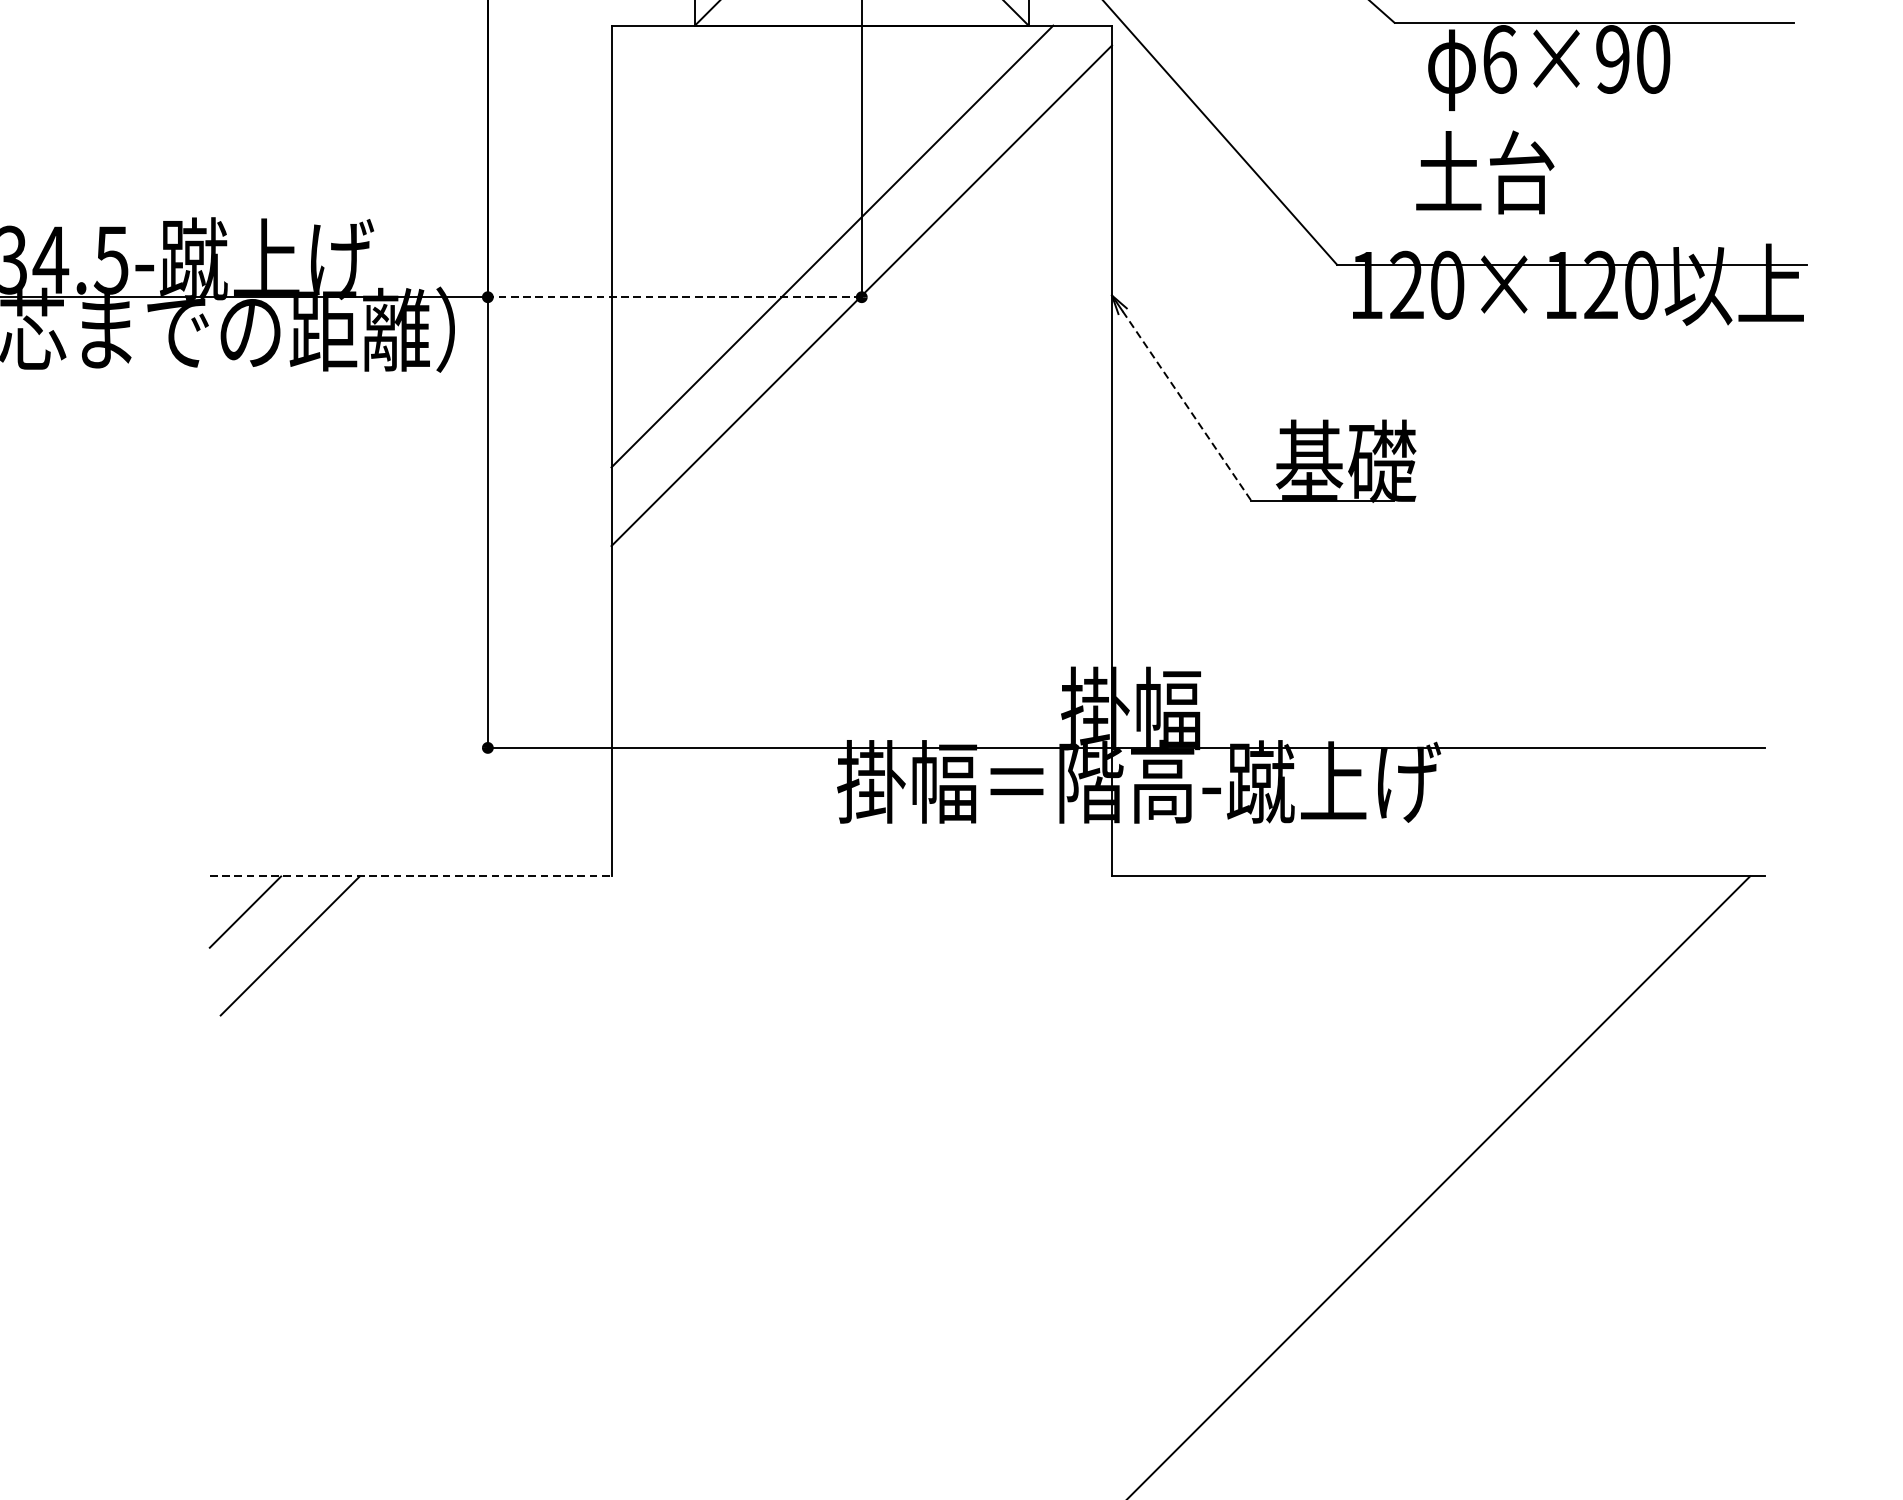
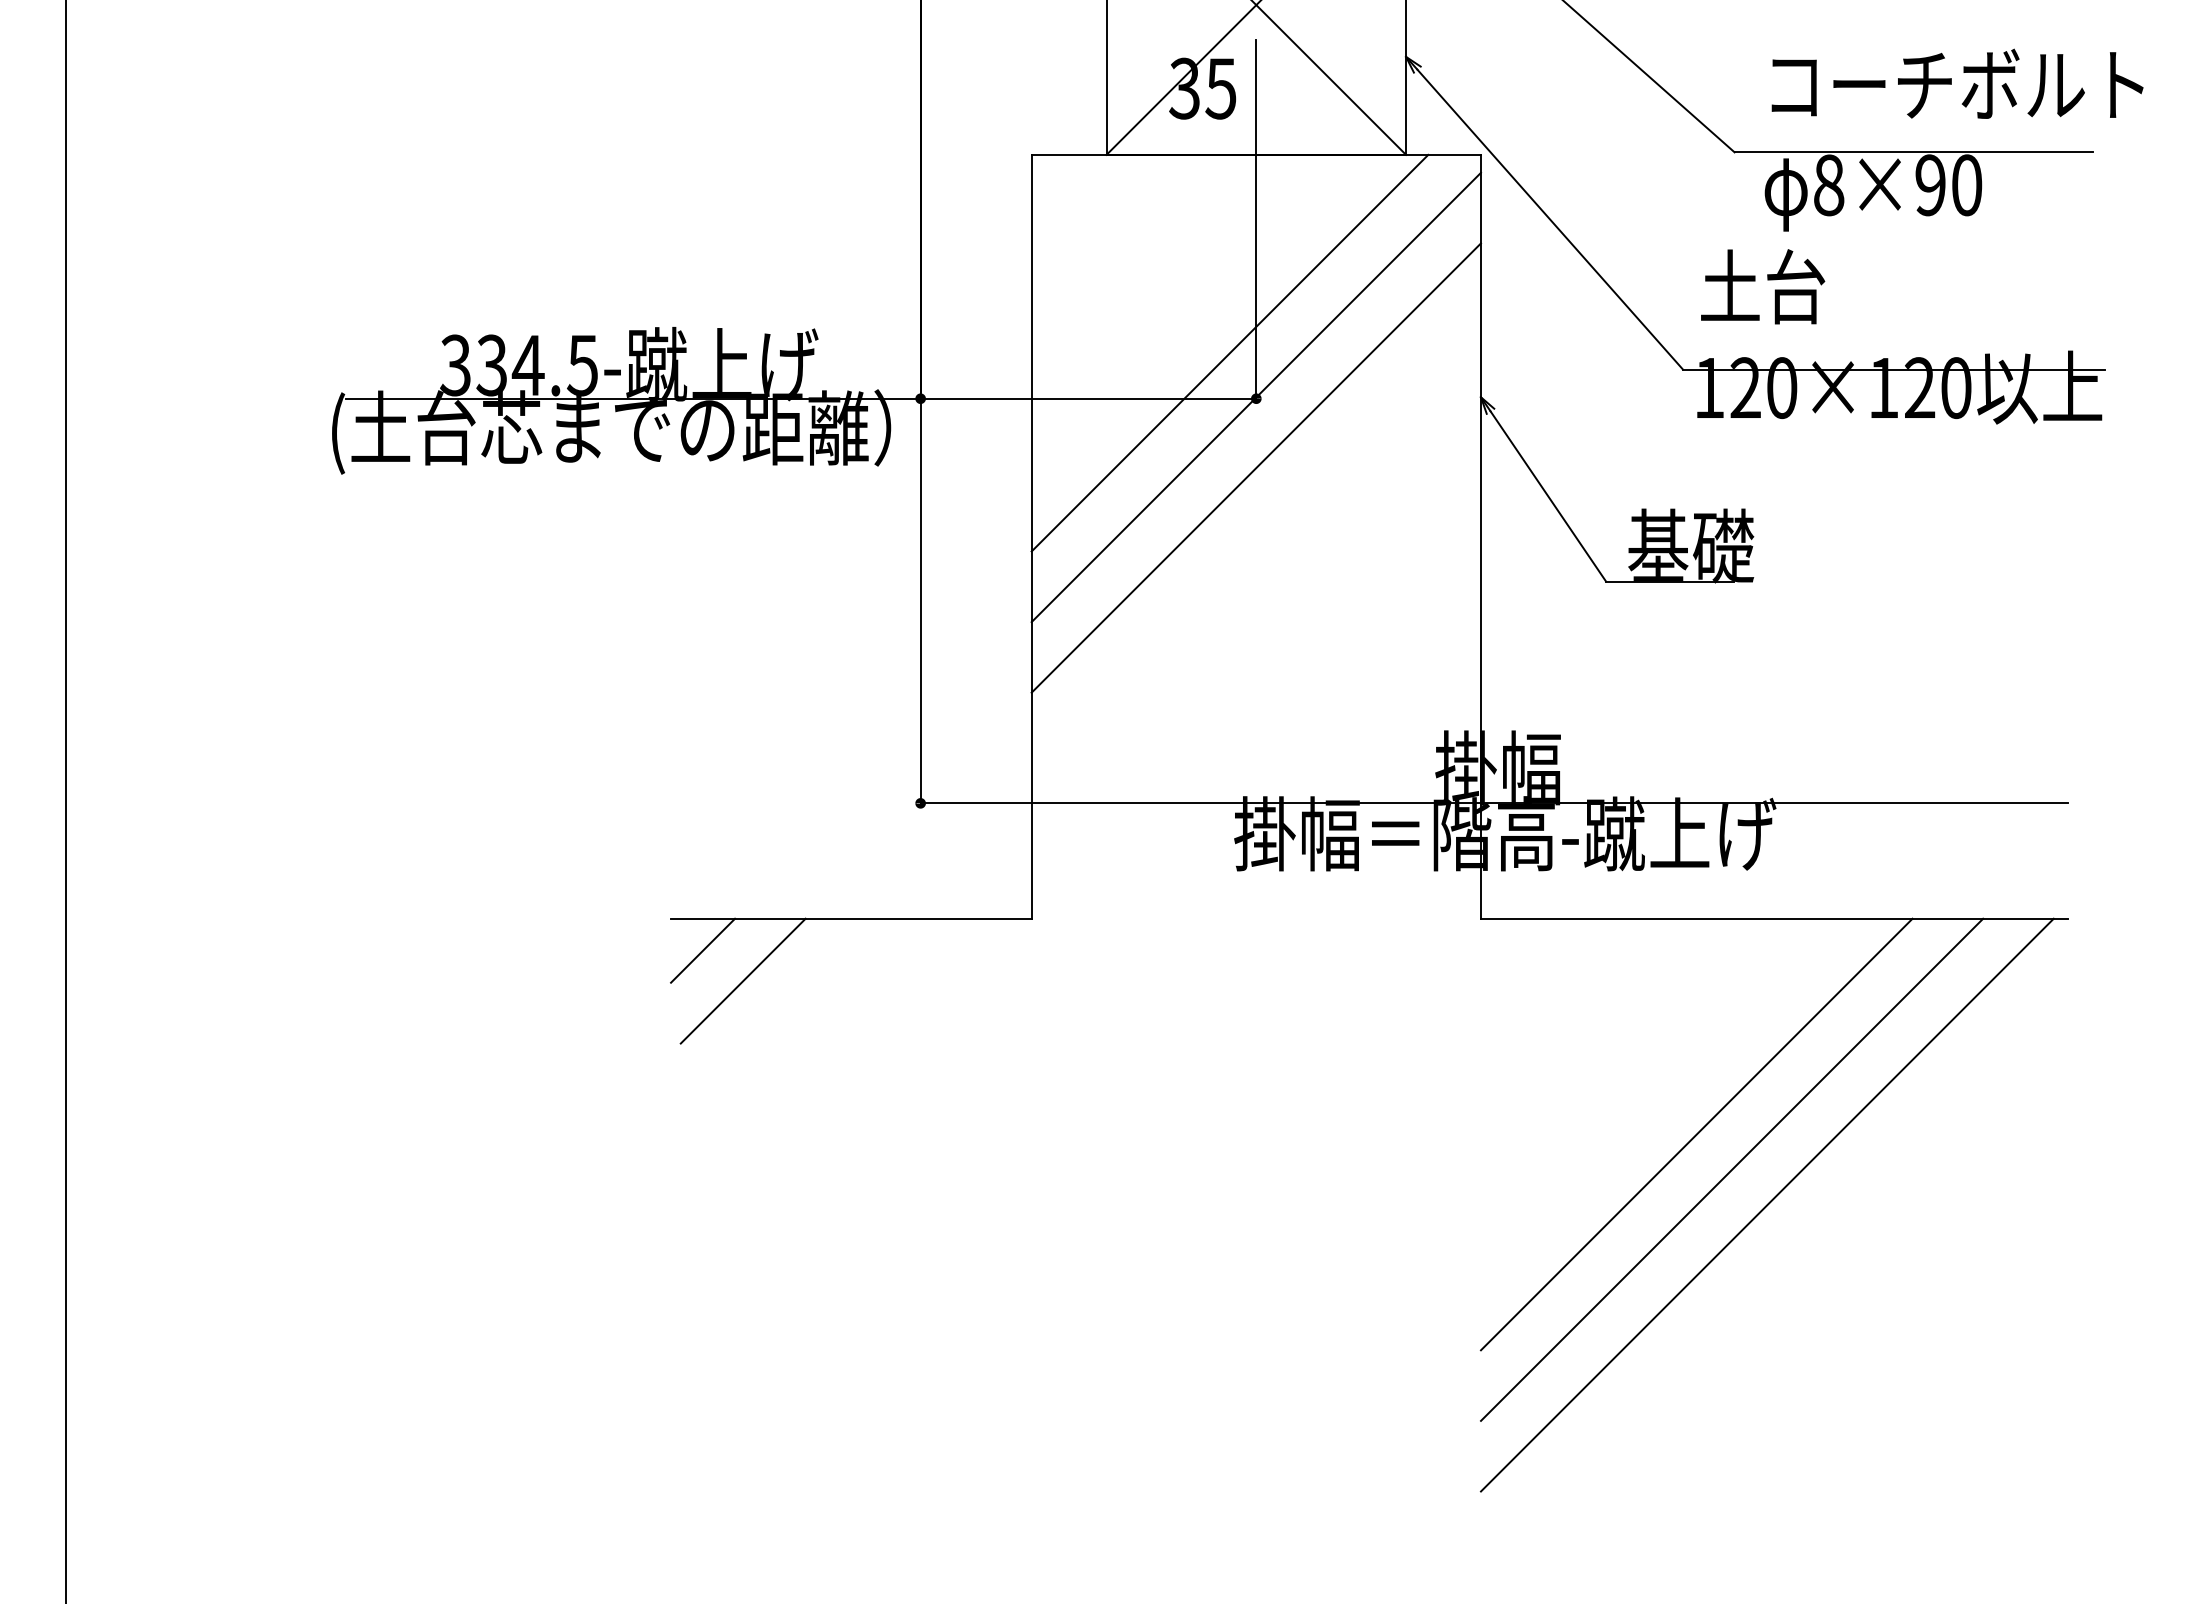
text: (1500, 59) -> (1829, 185), 6×90 -> 8×90
text: (1485, 172) -> (1763, 286), moved
line: (674, 296) -> (1088, 398), dashed -> solid
line: (860, 373) -> (1255, 467), added
line: (1187, 406) -> (1548, 496), dashed -> solid
line: (410, 876) -> (851, 918), dashed -> solid
line: (1352, 1116) -> (1696, 1134), added
line: (1391, 1155) -> (1731, 1169), added

